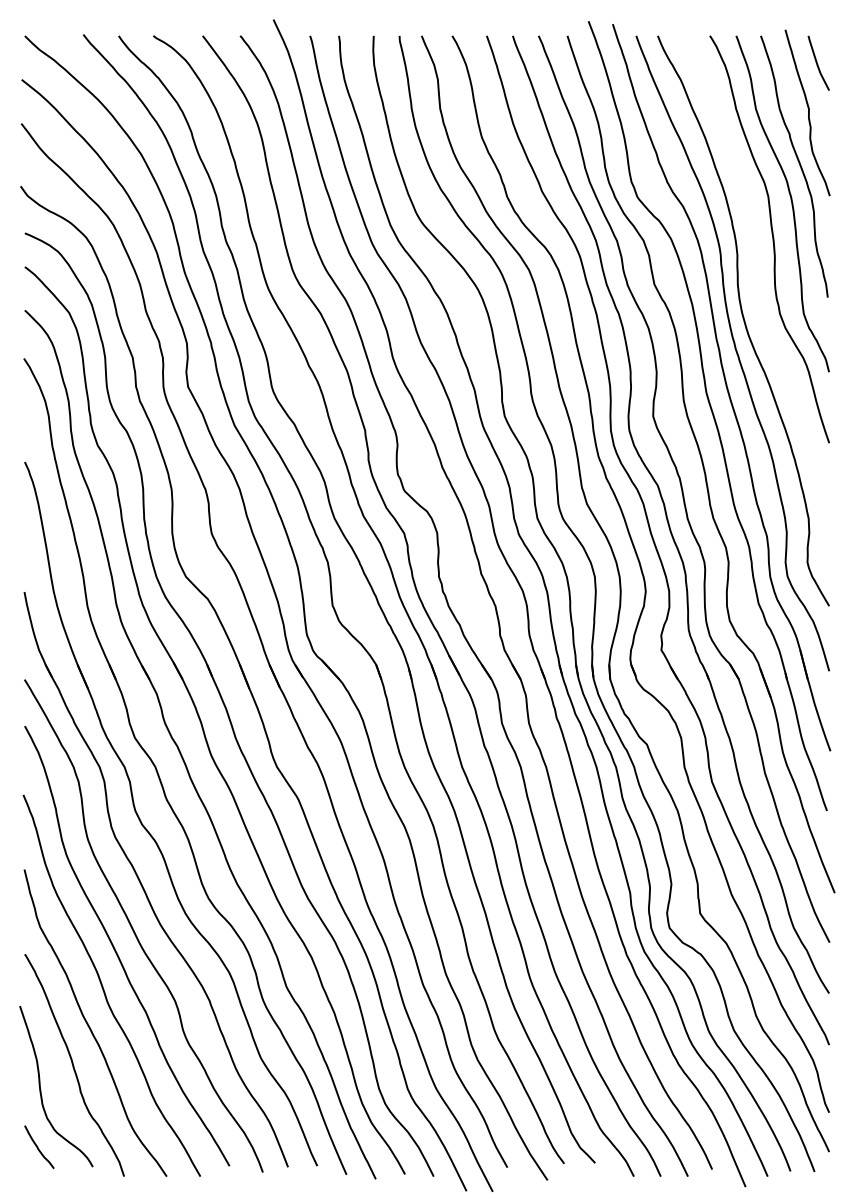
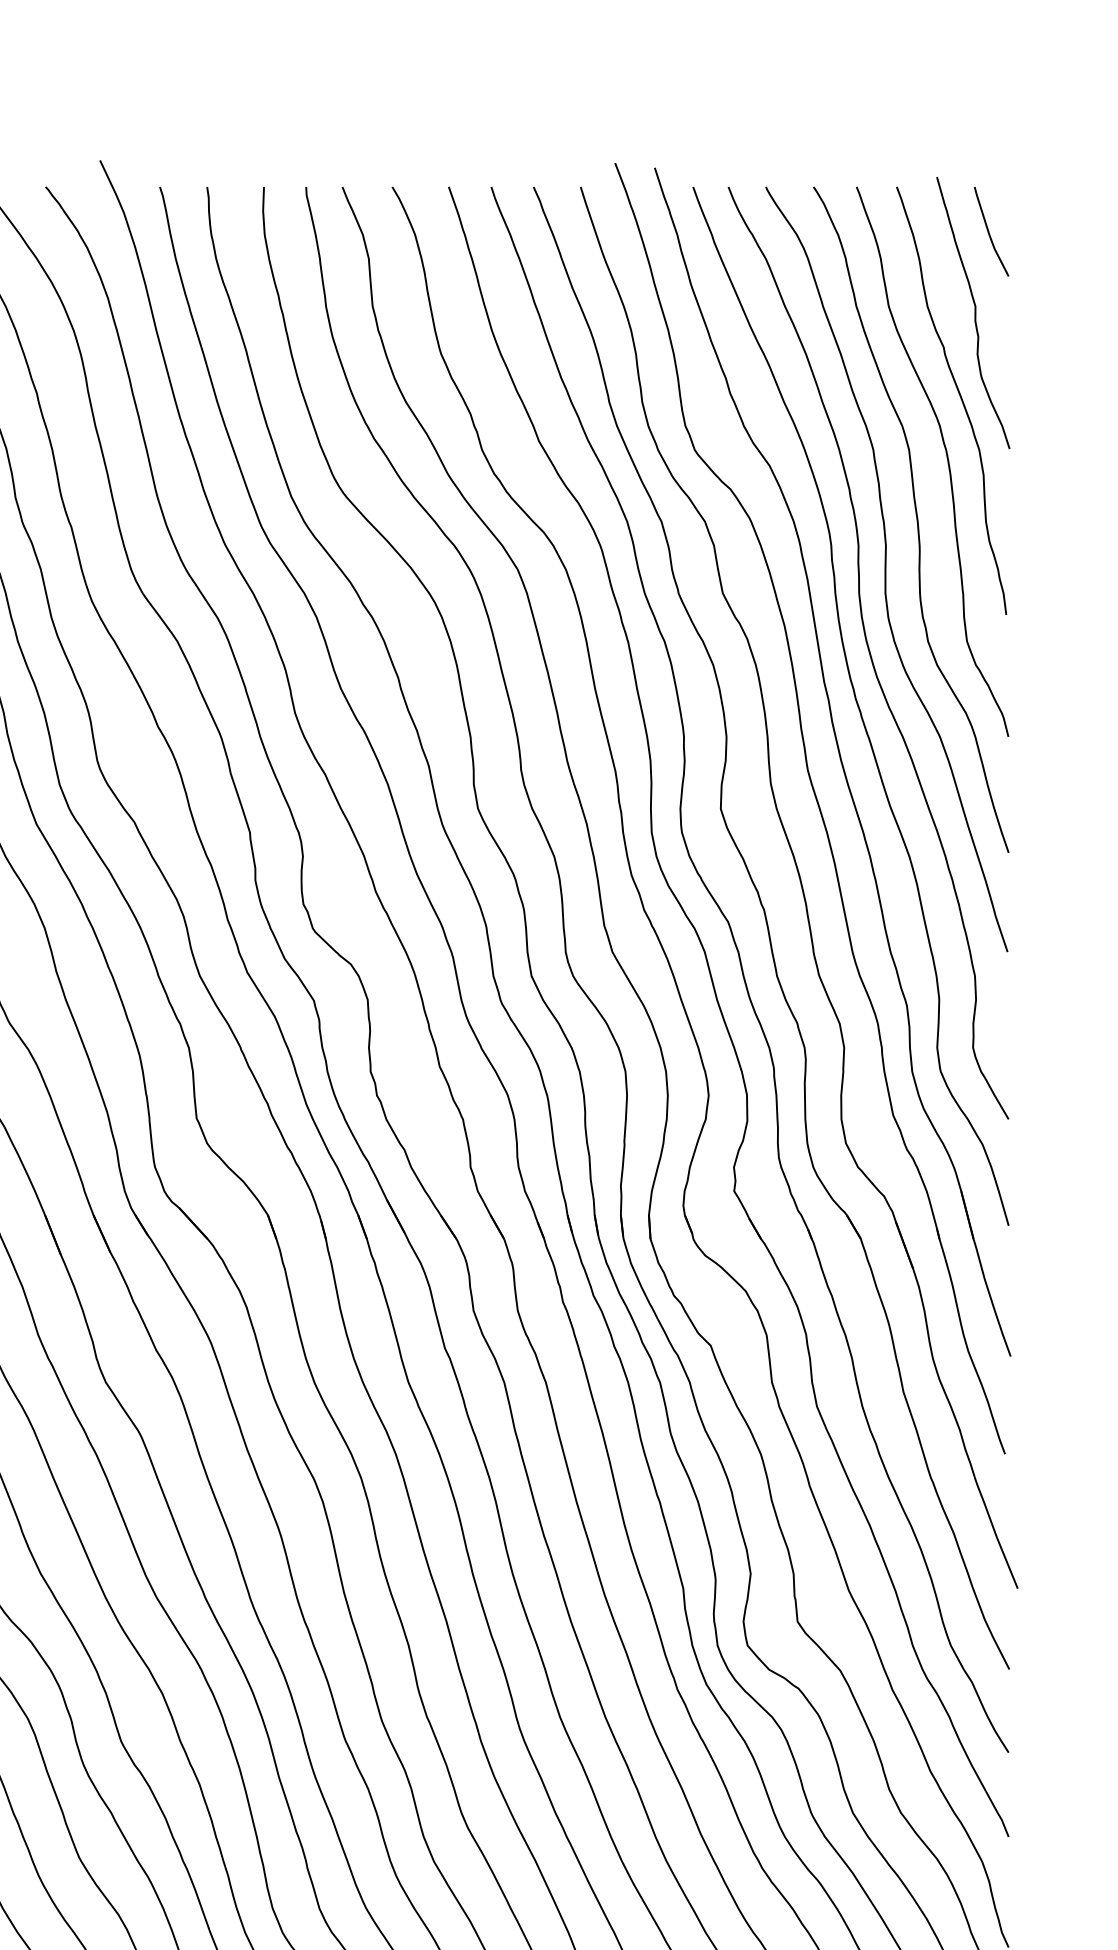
curve: (754, 269) -> (886, 568), added

